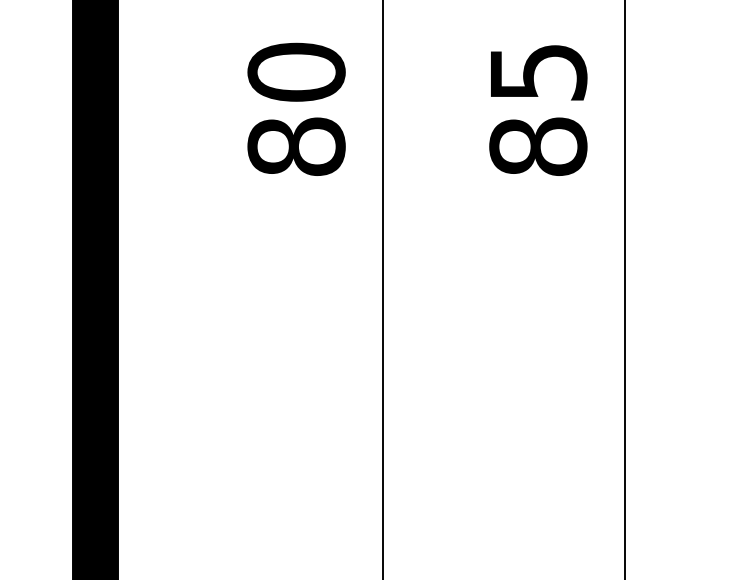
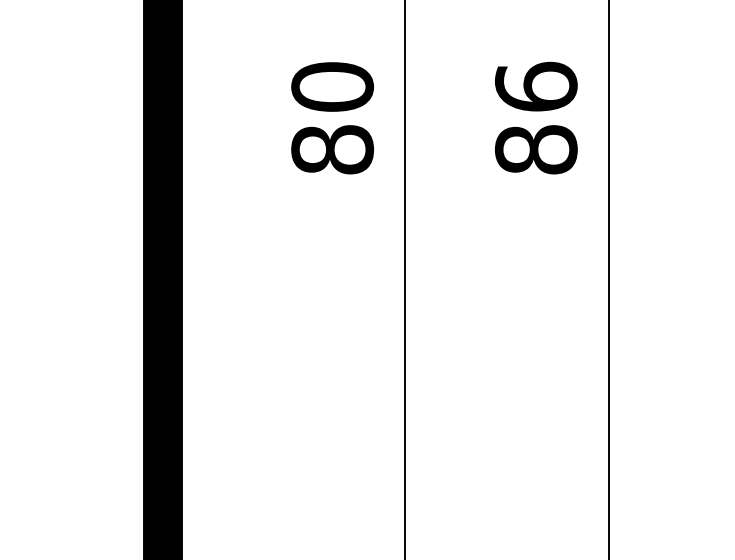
text: (538, 71) -> (536, 86), 85 -> 86

